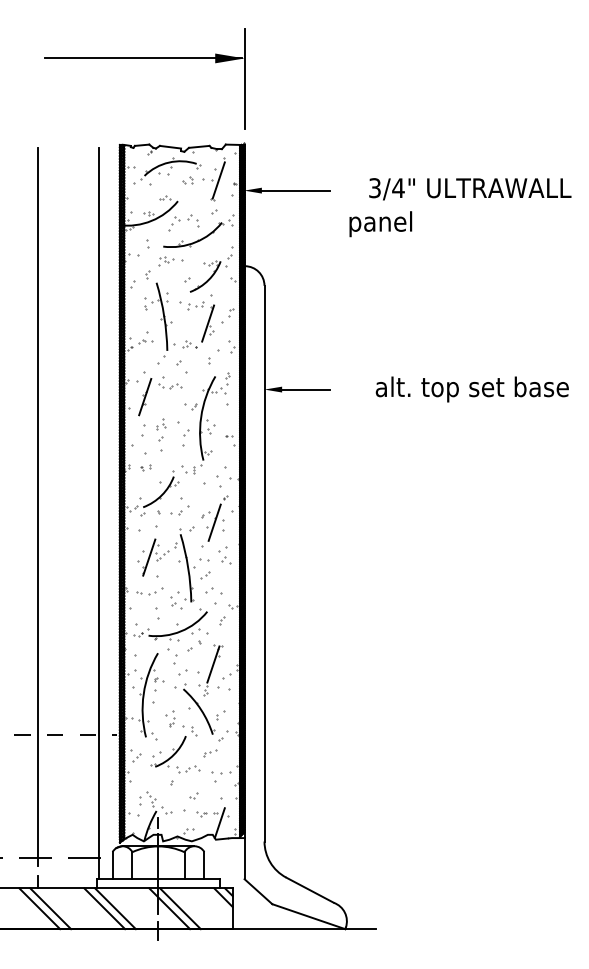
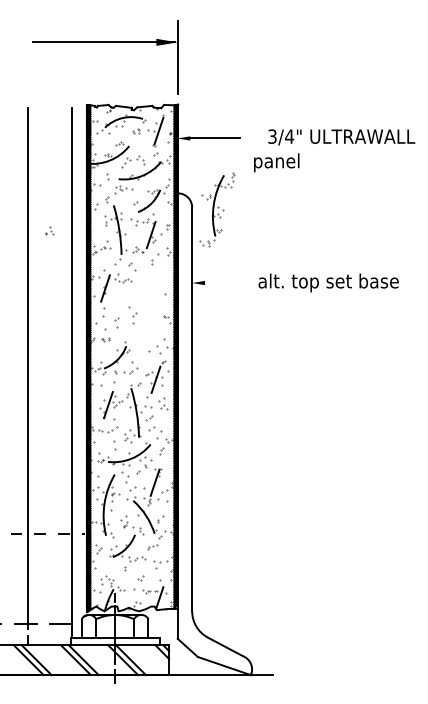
line: (306, 389) -> (222, 282), removed
text: (471, 389) -> (328, 282), moved
part: (205, 423) -> (216, 209), moved
part: (161, 424) -> (49, 231), moved

